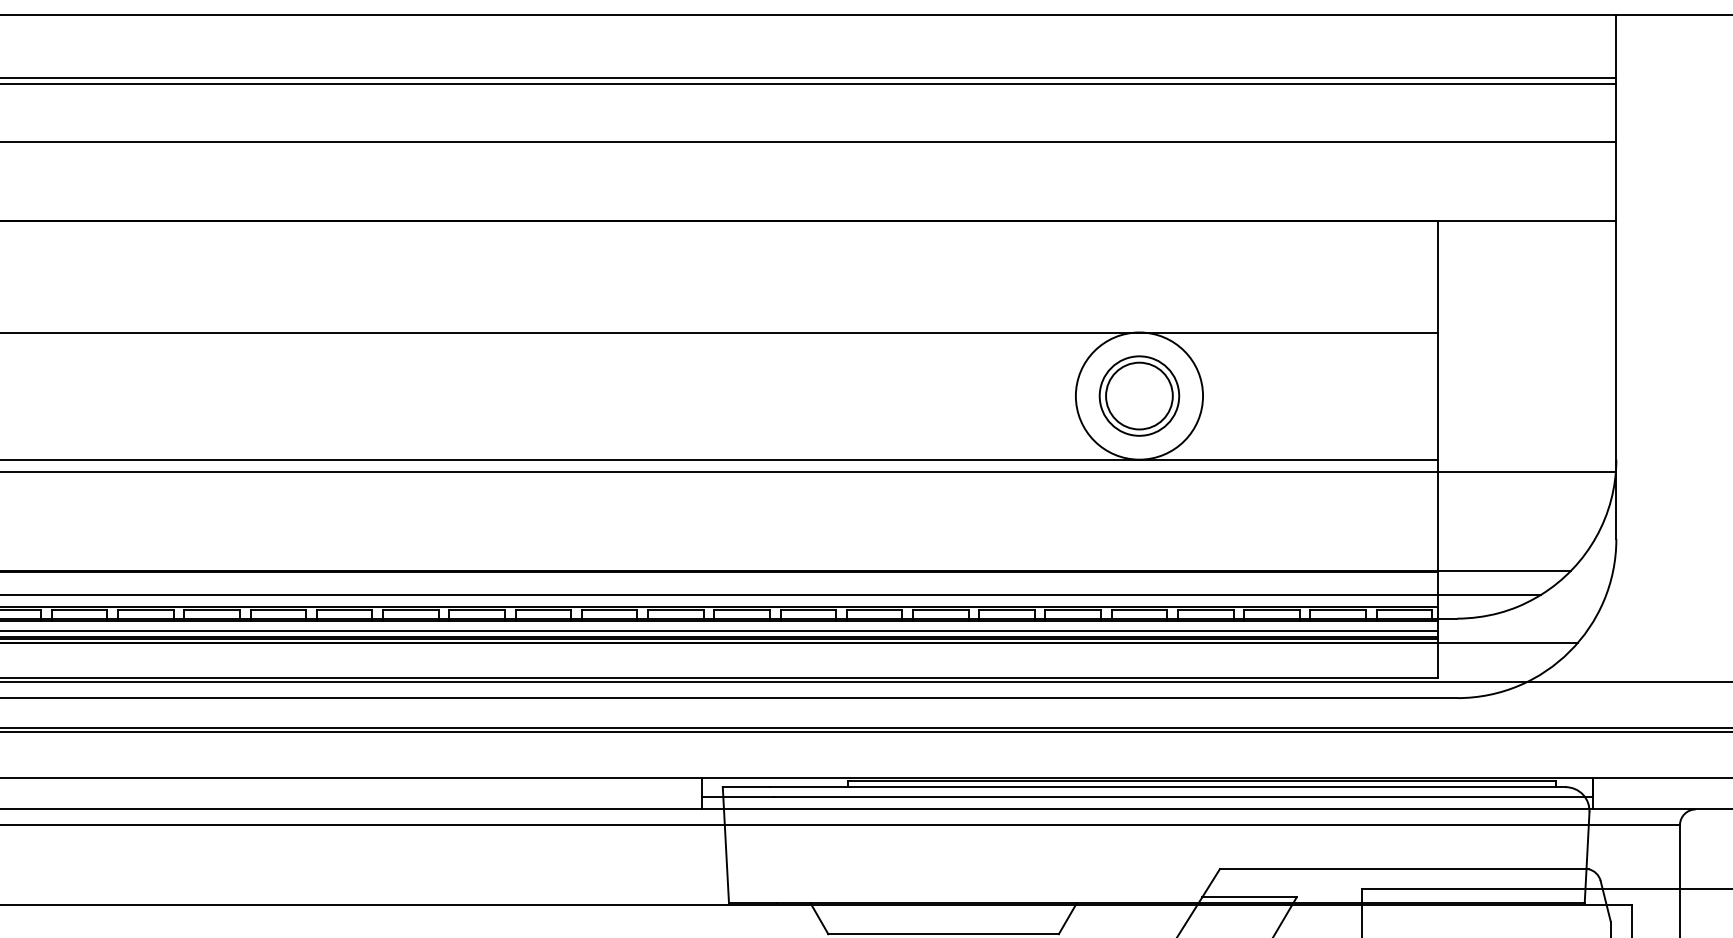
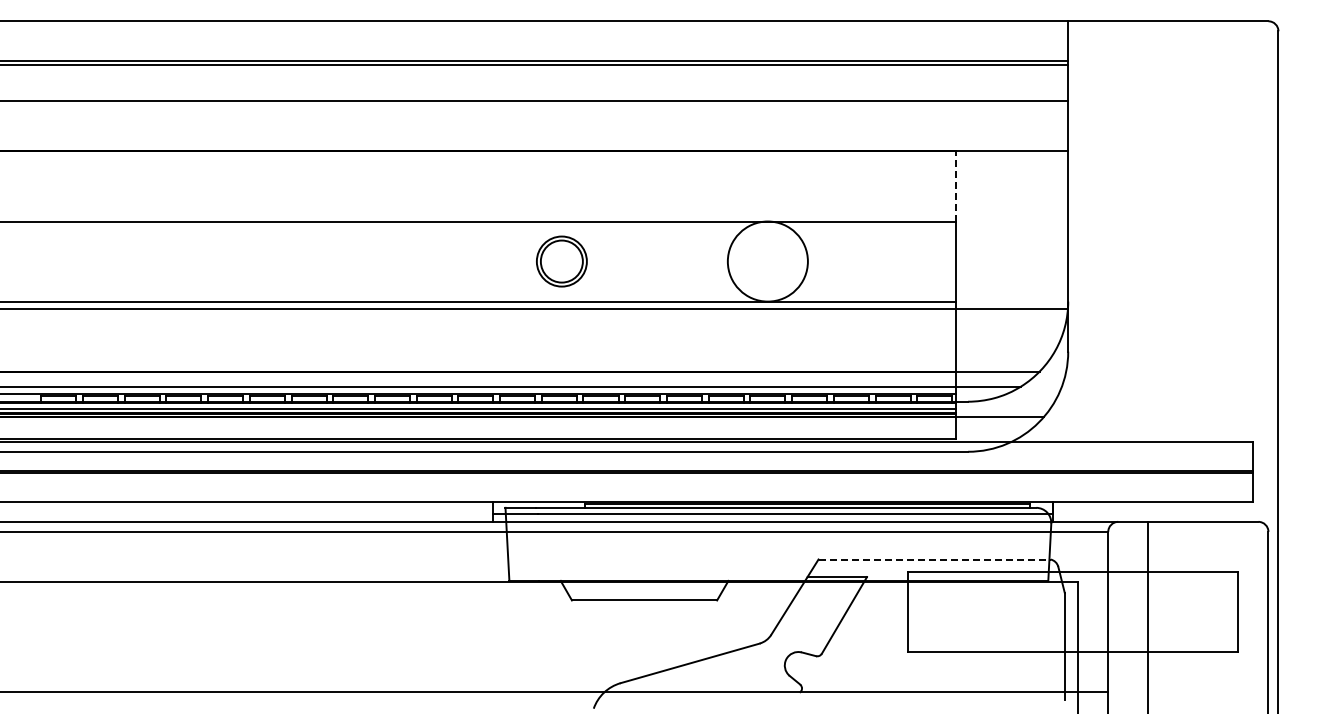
line: (1437, 276) -> (955, 186), solid -> dashed
part: (1138, 395) -> (561, 261), moved
line: (1405, 869) -> (935, 559), solid -> dashed

